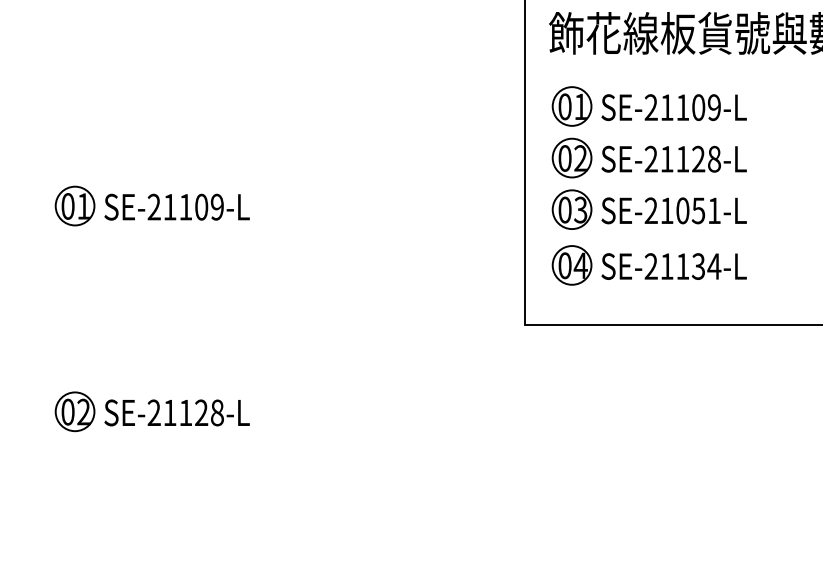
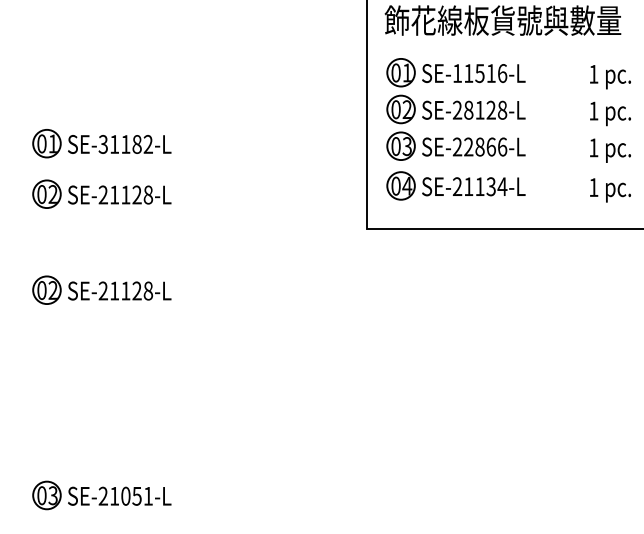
text: (682, 107) -> (479, 73), SE-21109-L -> SE-11516-L
text: (666, 158) -> (468, 109), SE-21128-L -> SE-28128-L
text: (185, 207) -> (125, 144), SE-21109-L -> SE-31182-L
text: (690, 210) -> (485, 146), SE-21051-L -> SE-22866-L
part: (151, 276) -> (101, 193), added

